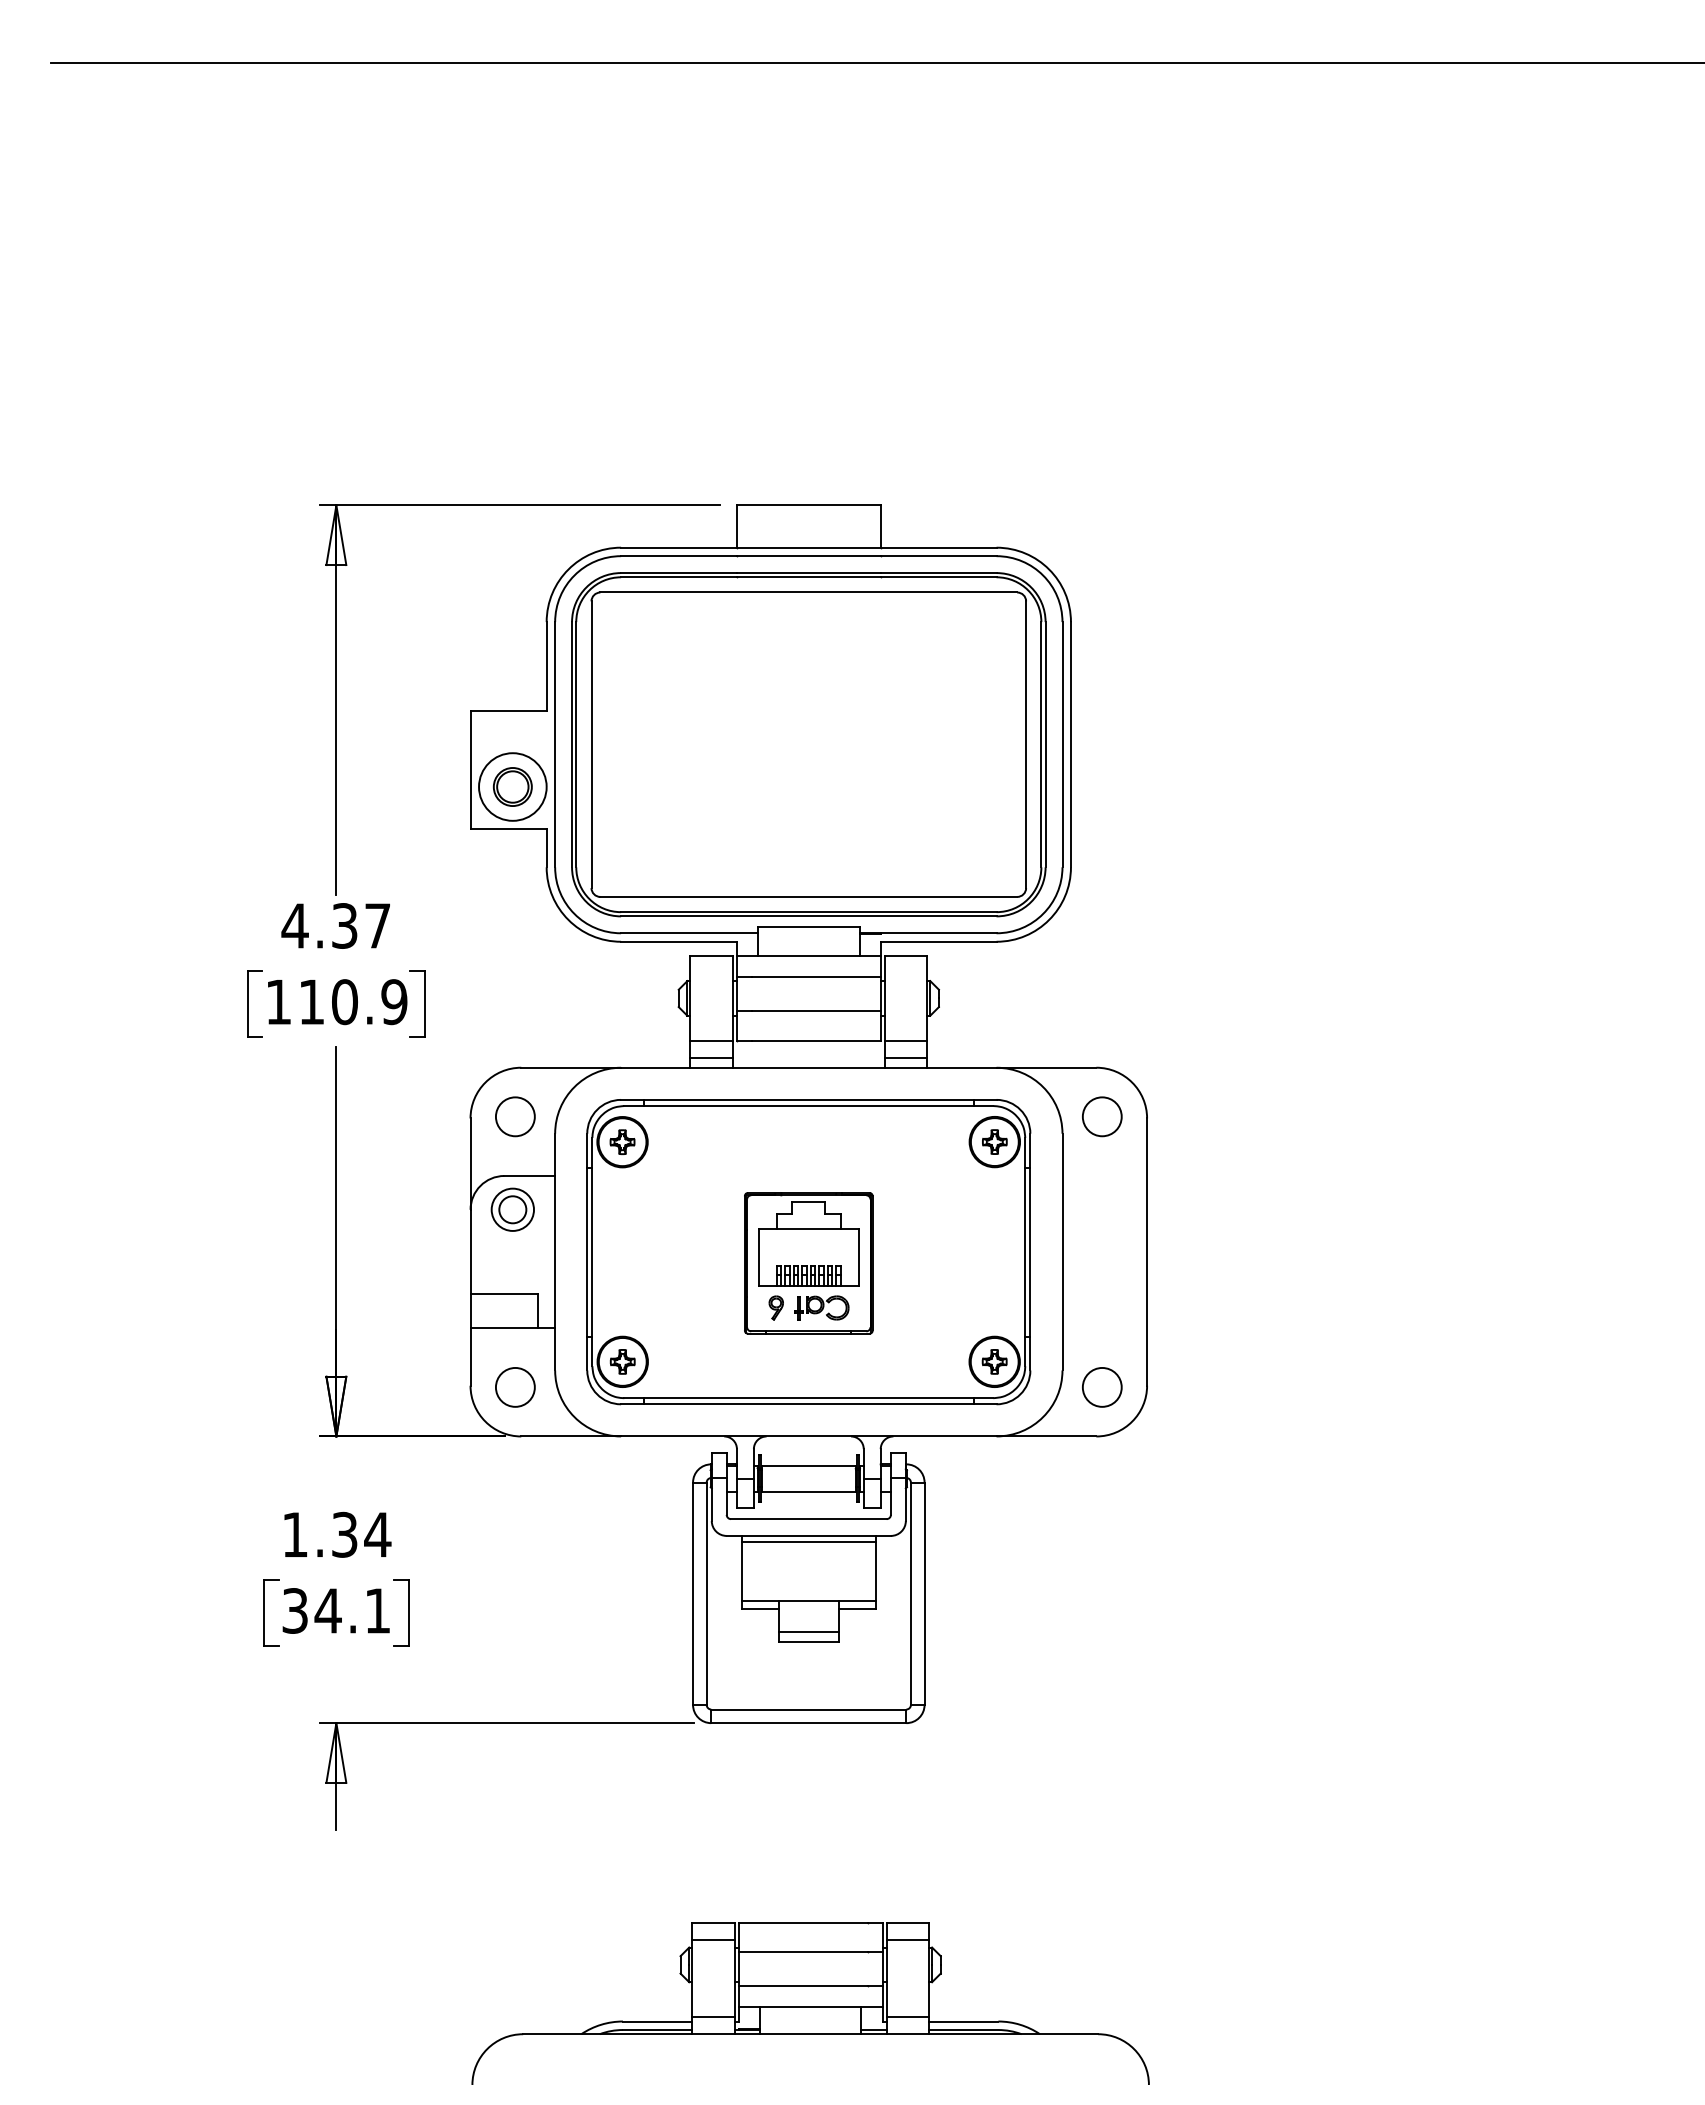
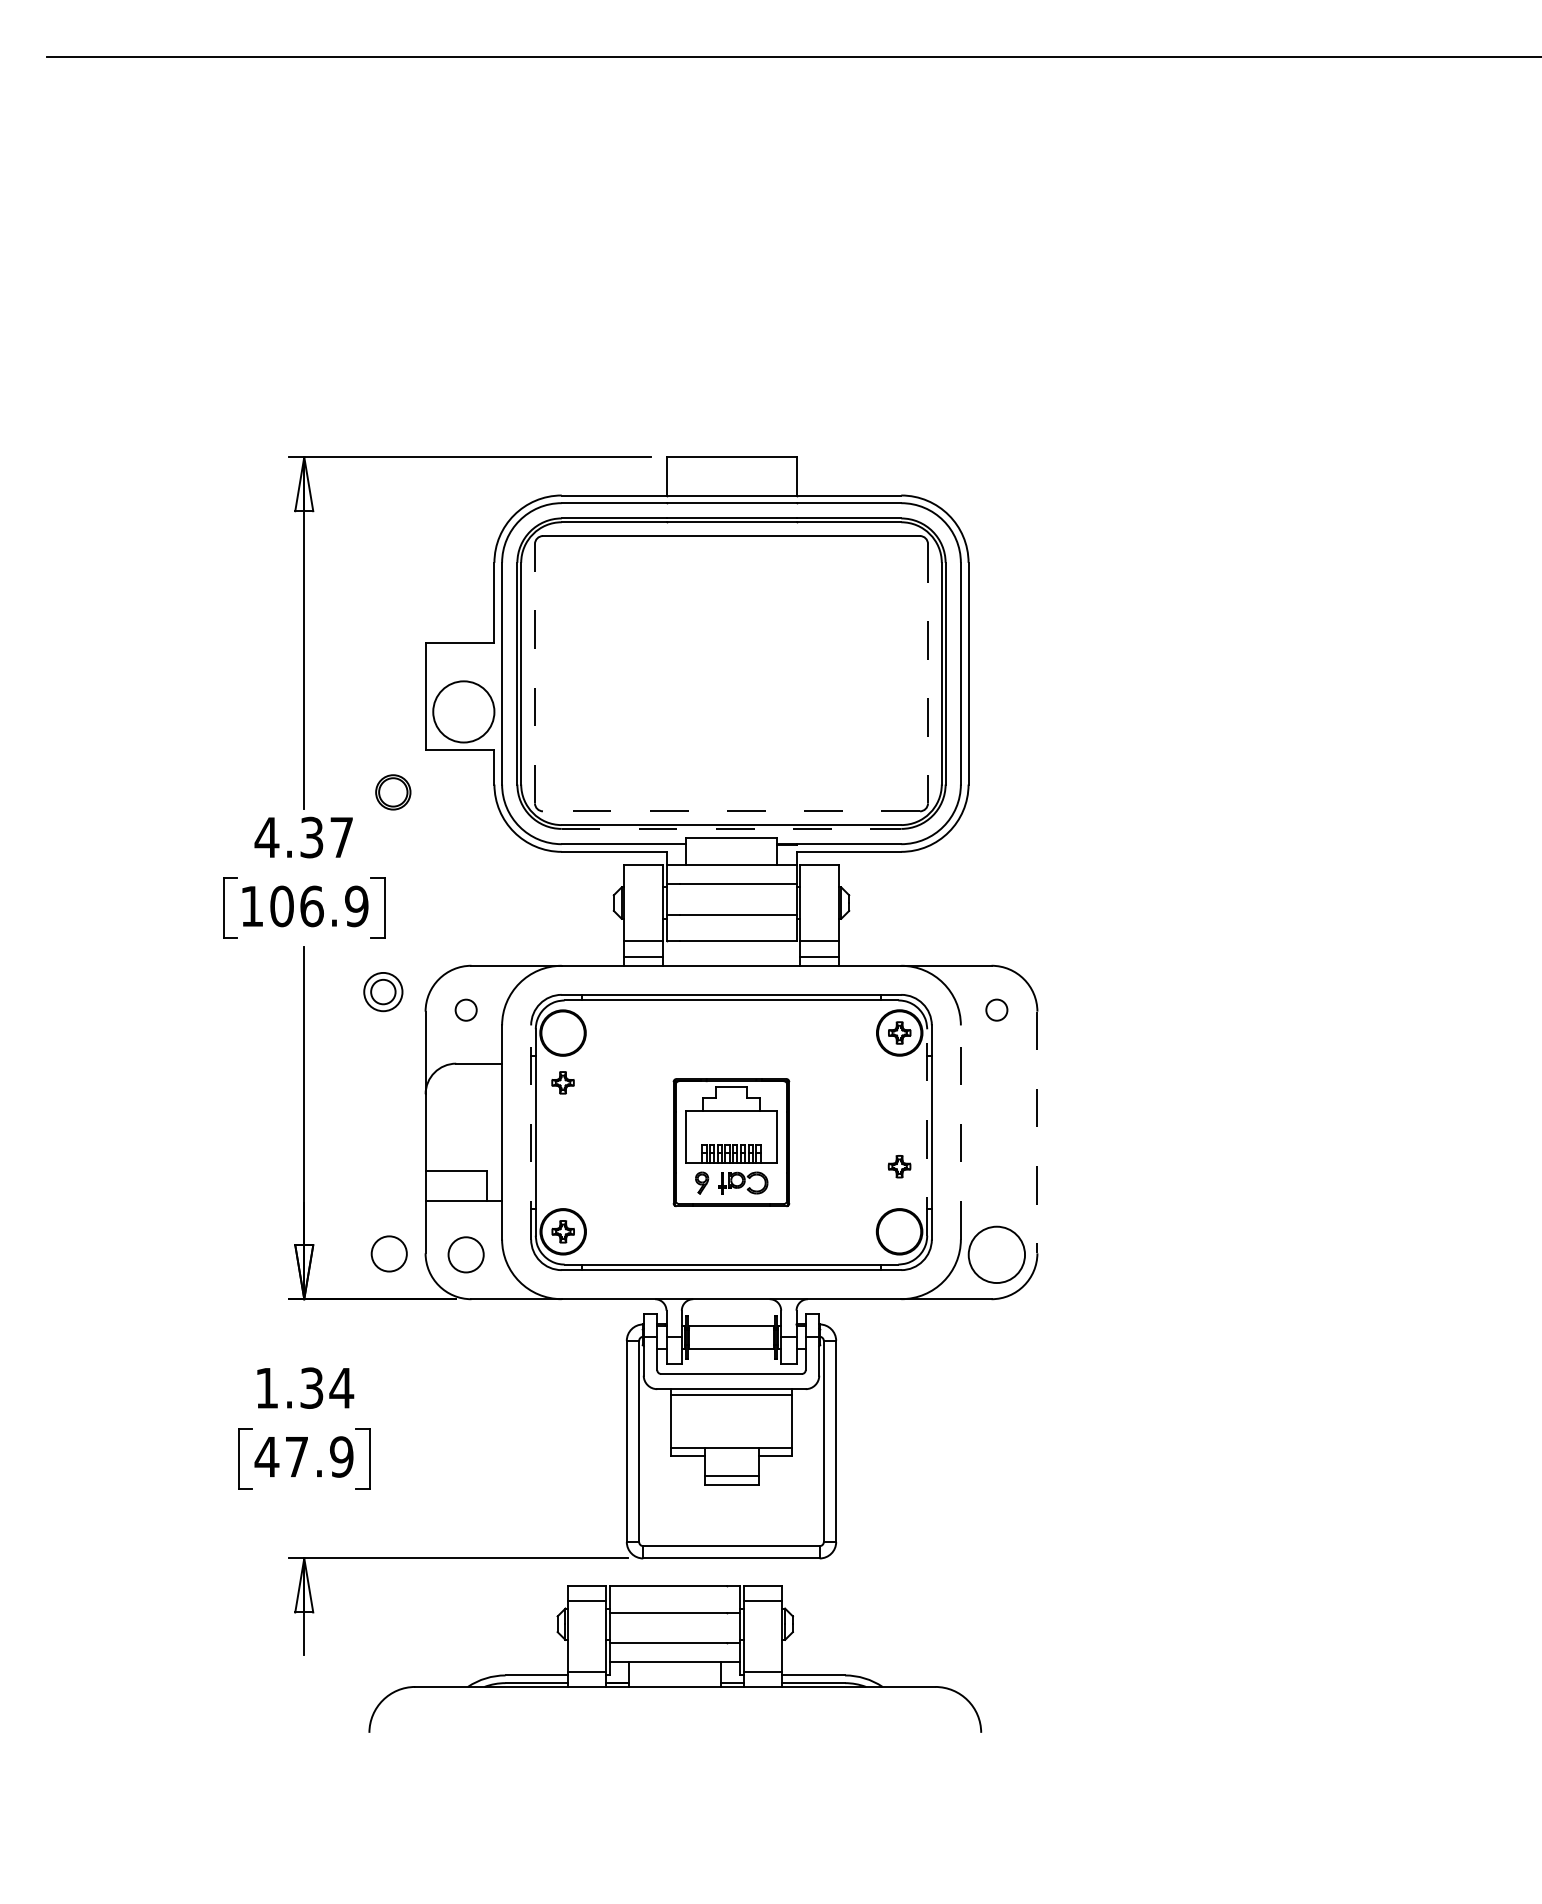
line: (591, 744) -> (534, 673), solid -> dashed
line: (1026, 745) -> (928, 674), solid -> dashed
part: (512, 786) -> (393, 791), moved
line: (808, 896) -> (731, 810), solid -> dashed
line: (808, 916) -> (731, 829), solid -> dashed
text: (328, 1002) -> (297, 906), 110.9 -> 106.9
circle: (515, 1116) -> (466, 1009), size x0.6
circle: (1101, 1116) -> (996, 1009), size x0.6
part: (622, 1142) -> (563, 1083), moved
part: (512, 1209) -> (383, 991), moved
line: (587, 1251) -> (531, 1131), solid -> dashed
line: (1025, 1251) -> (927, 1131), solid -> dashed
line: (1062, 1251) -> (960, 1131), solid -> dashed
line: (1147, 1252) -> (1037, 1132), solid -> dashed
part: (994, 1361) -> (899, 1166), moved
circle: (430, 1386) -> (389, 1254), added
circle: (1101, 1386) -> (996, 1254), size x1.6
text: (335, 1610) -> (303, 1456), 34.1 -> 47.9
part: (810, 2003) -> (675, 1659), moved

